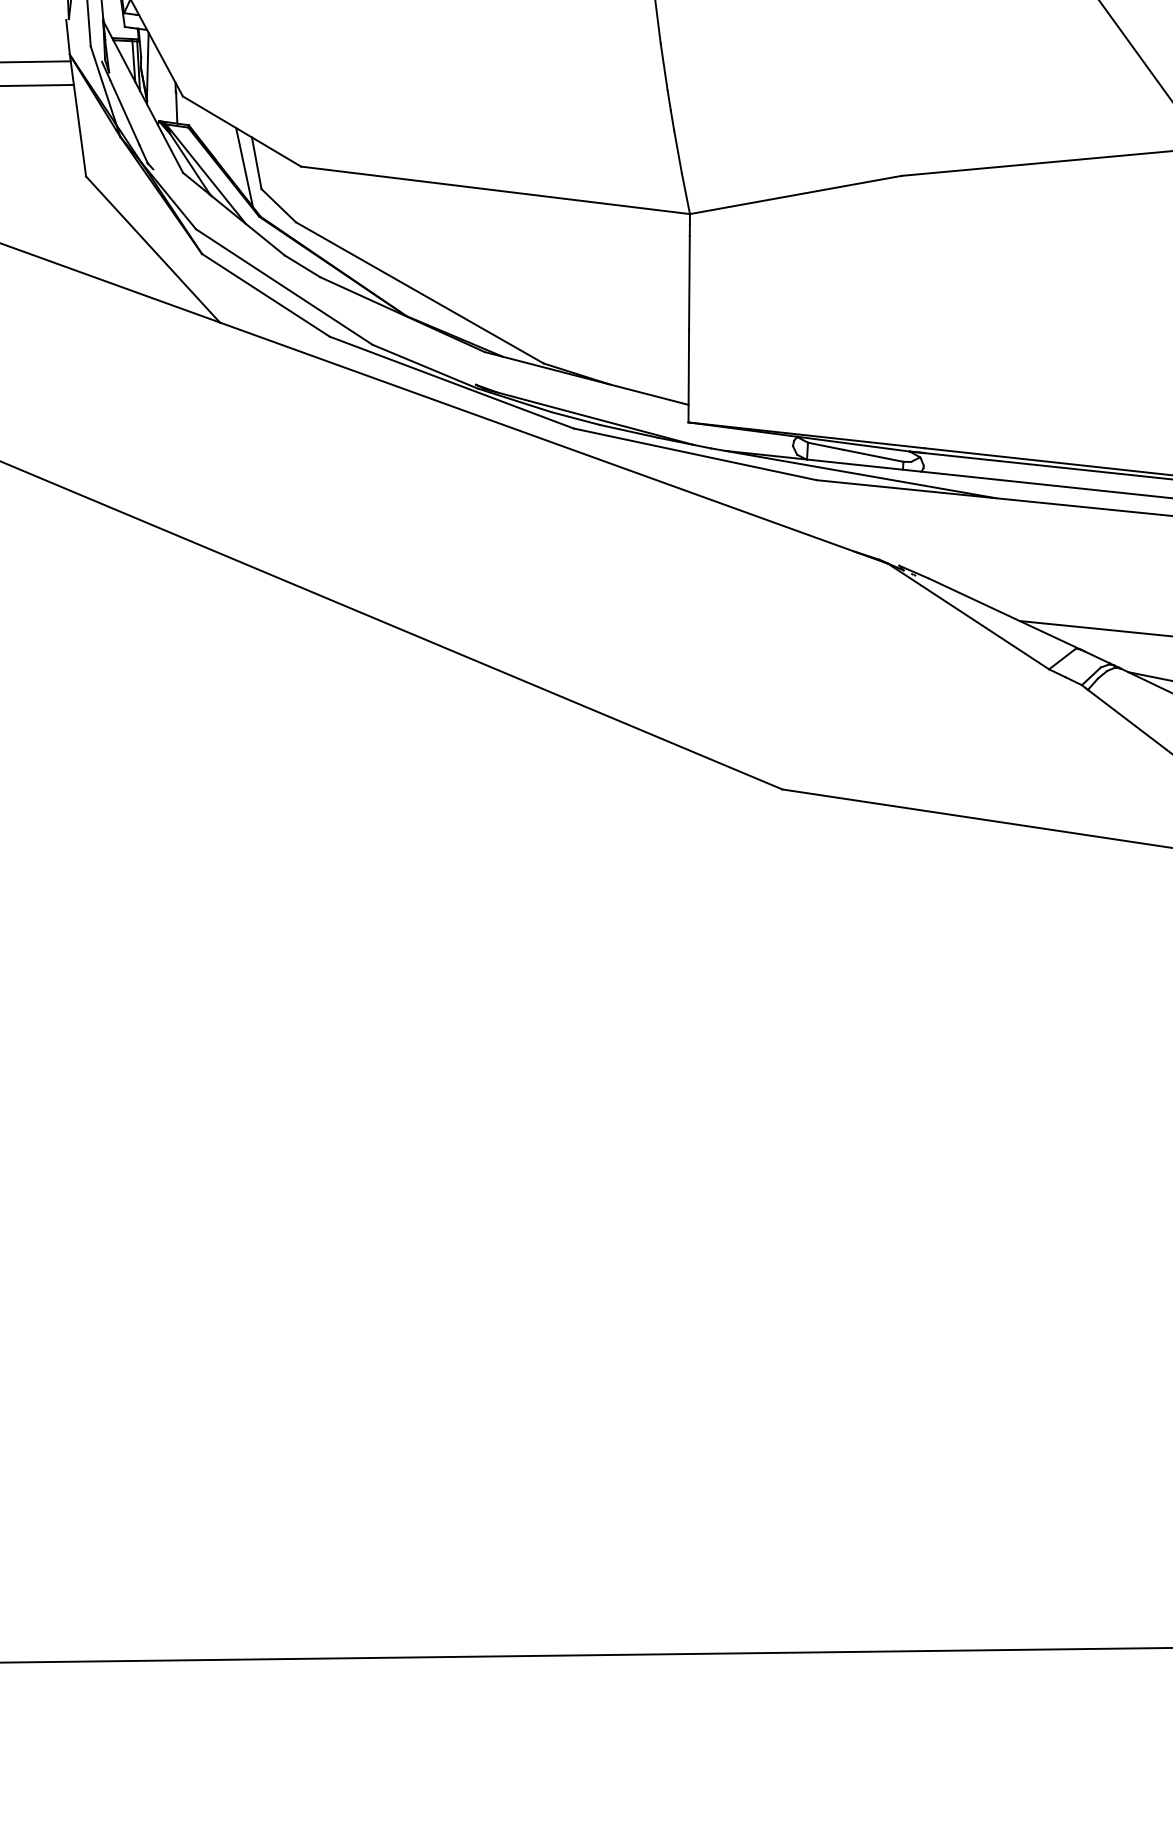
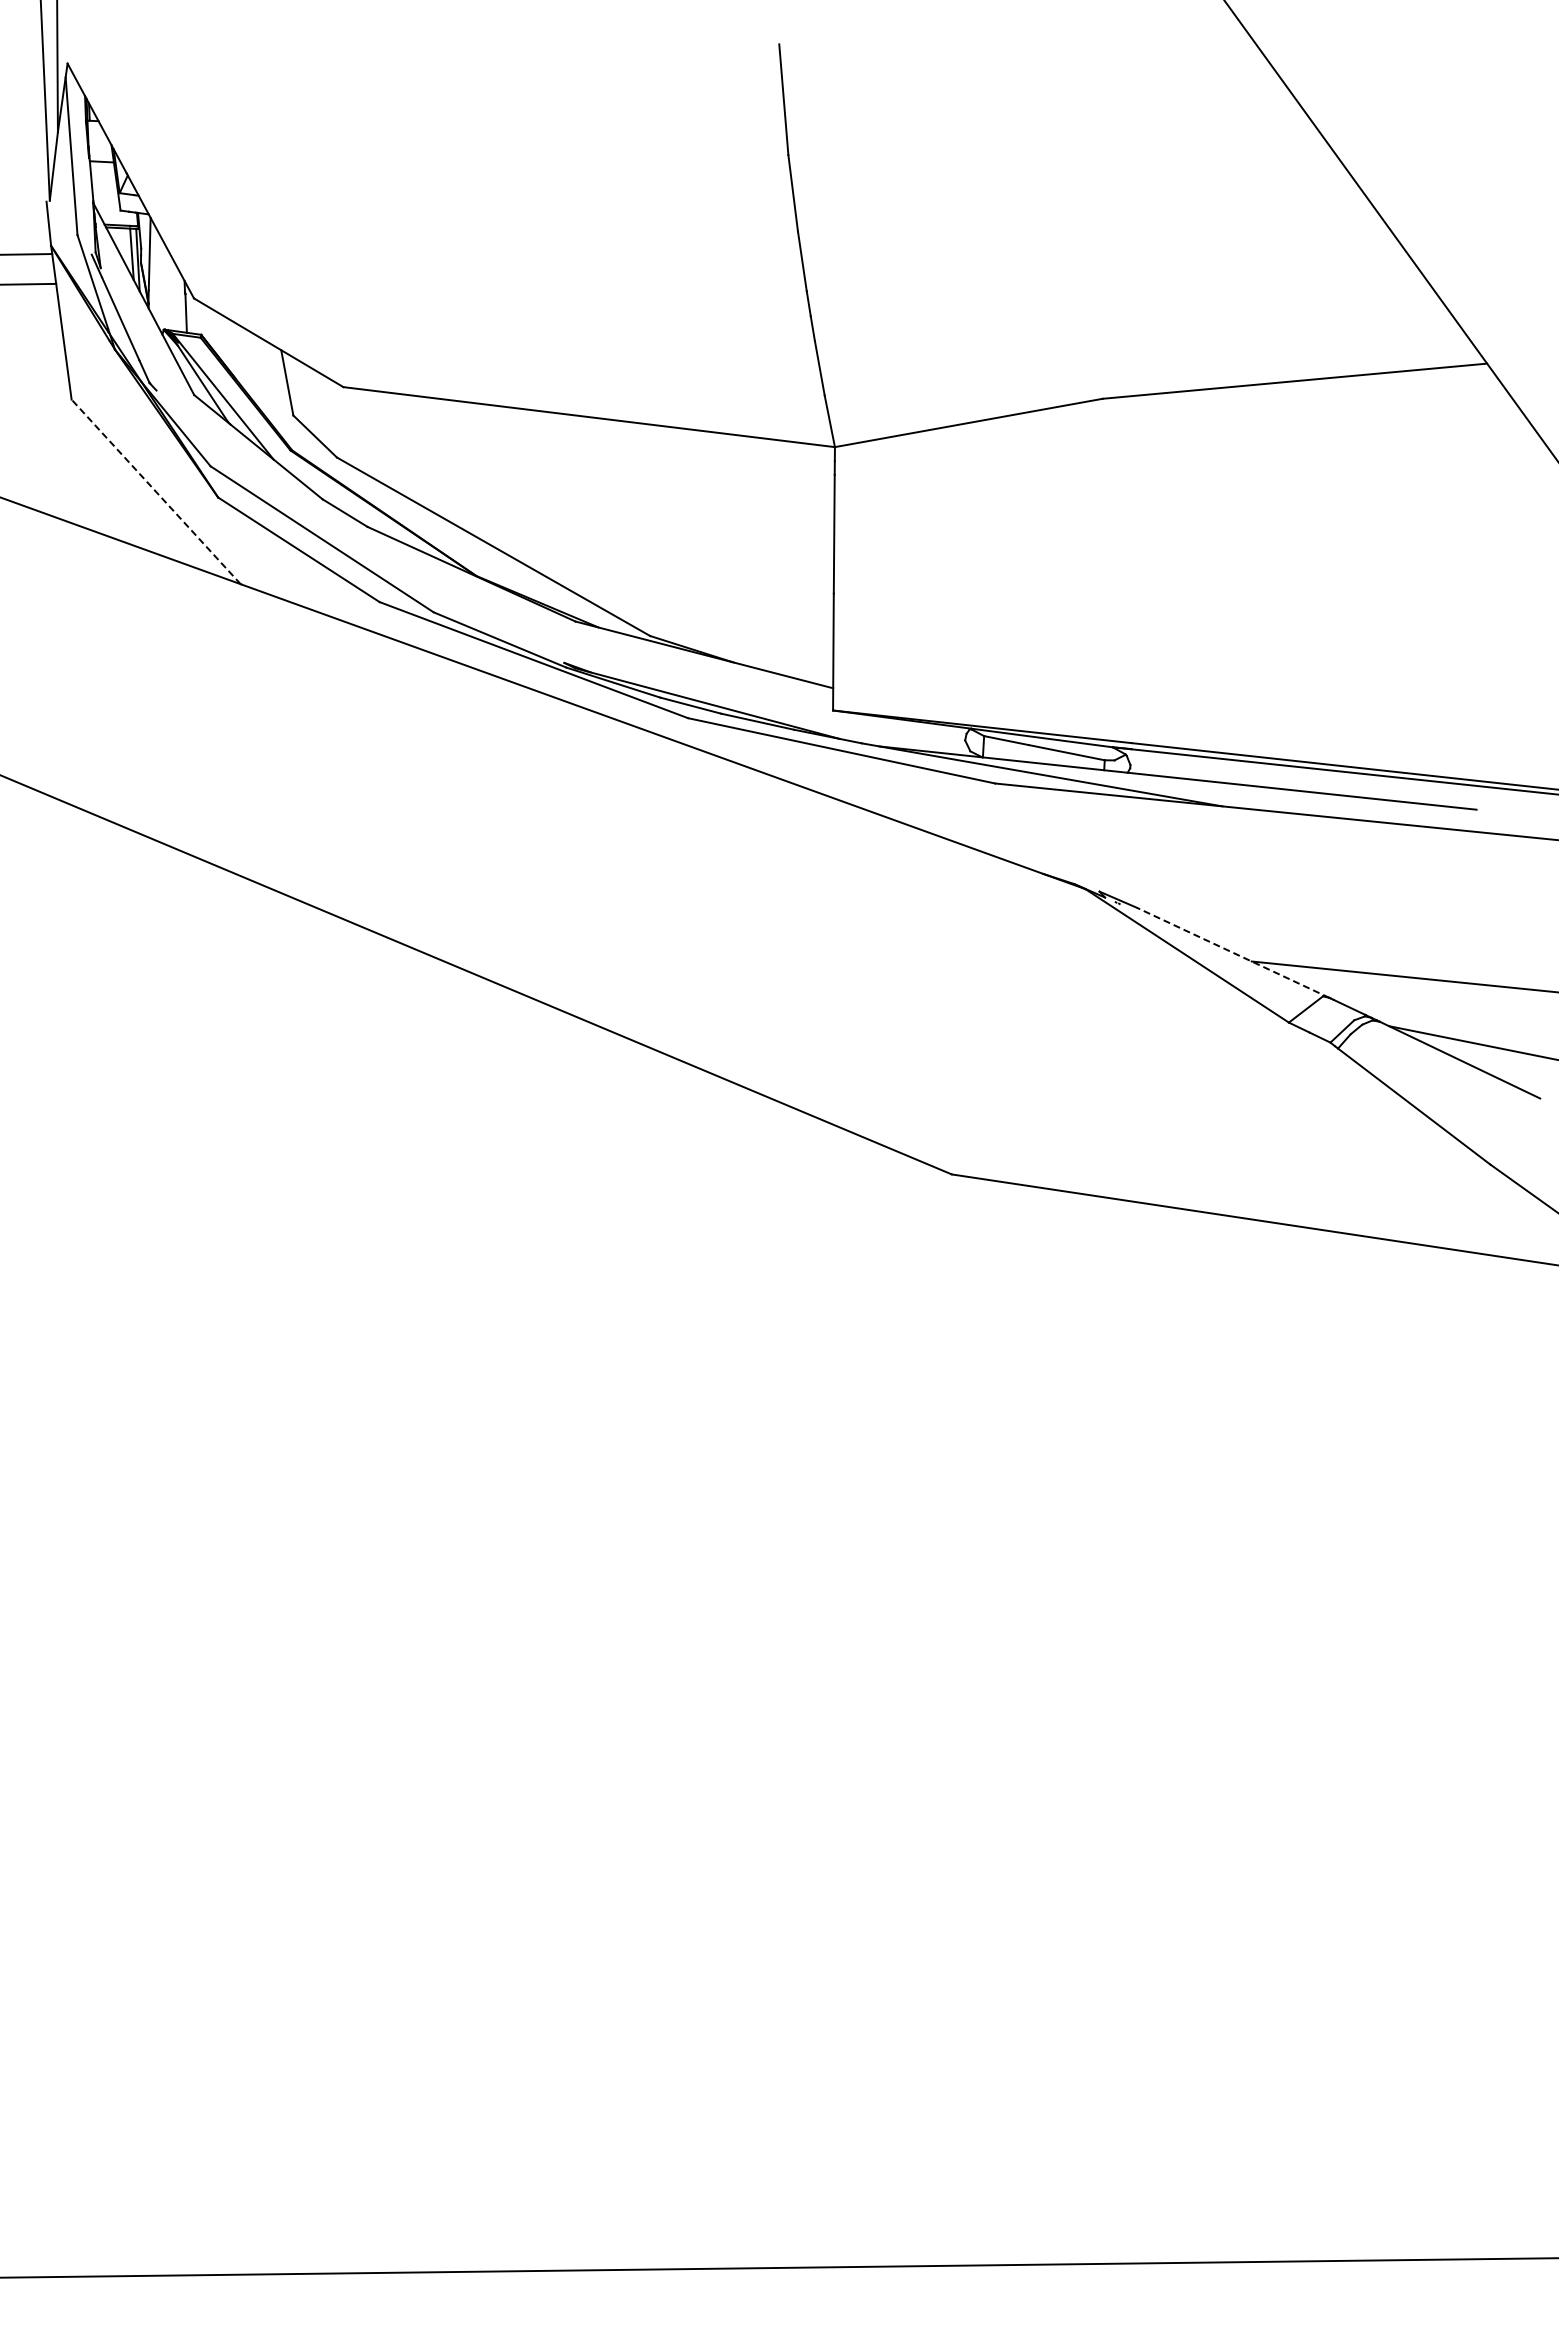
line: (244, 167) -> (271, 388), removed
line: (152, 249) -> (155, 491), solid -> dashed
line: (1004, 613) -> (1232, 952), solid -> dashed

